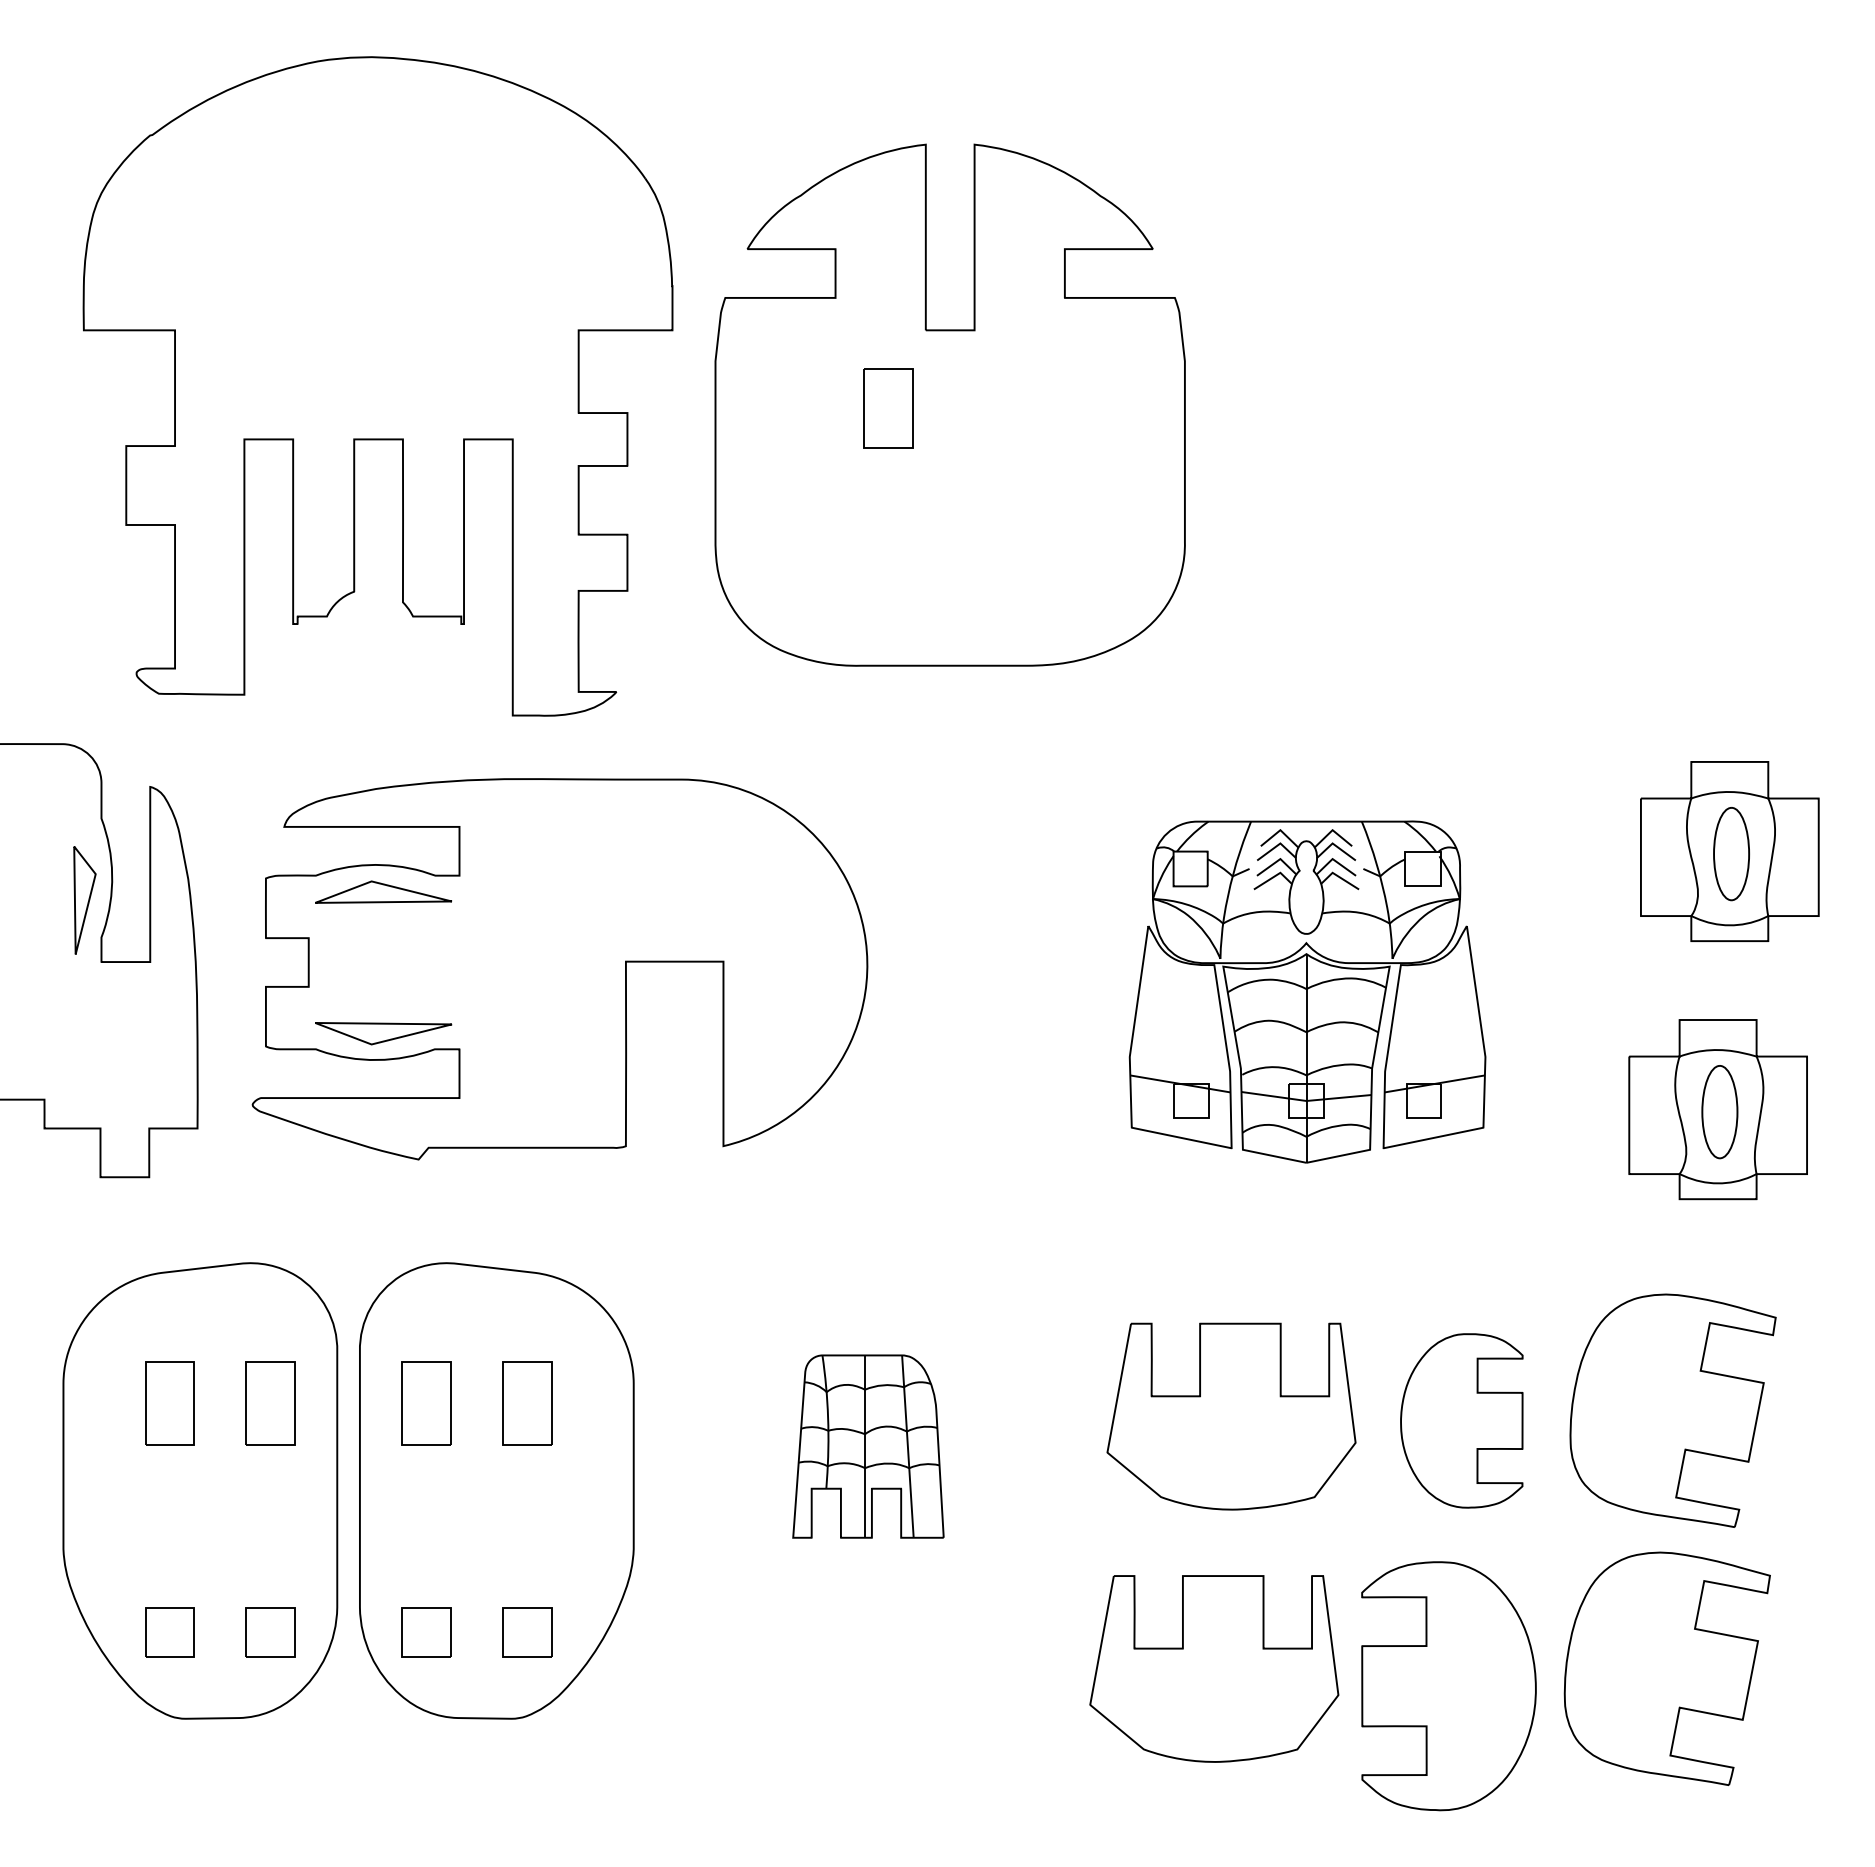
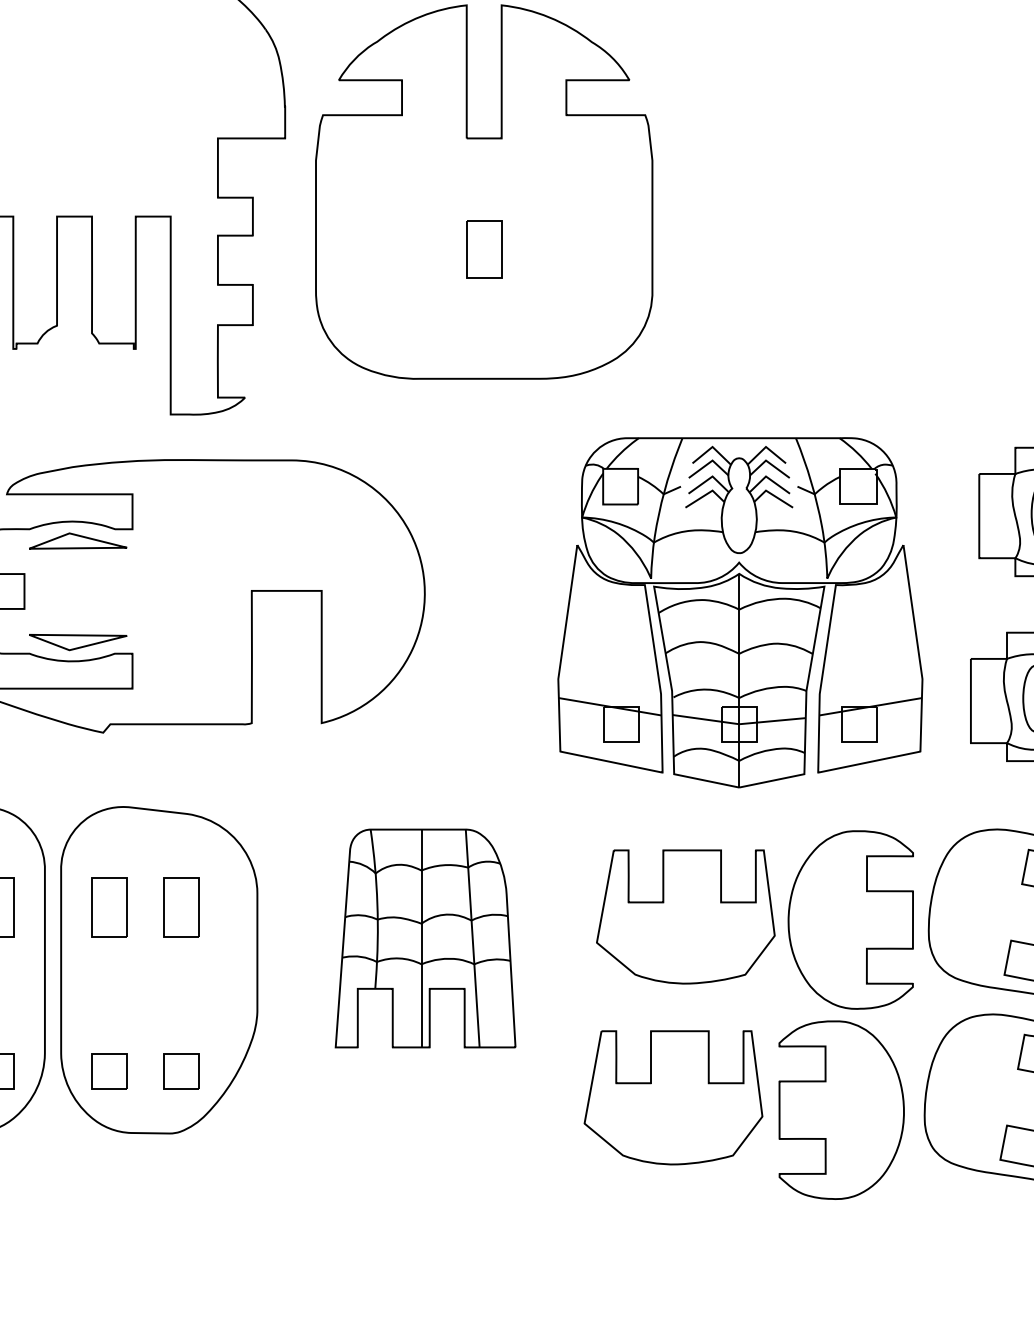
part: (888, 408) -> (484, 249), moved
part: (1307, 991) -> (740, 612), size x1.43
part: (1461, 1420) -> (850, 919), size x1.43
part: (868, 1446) -> (425, 938), size x1.67

